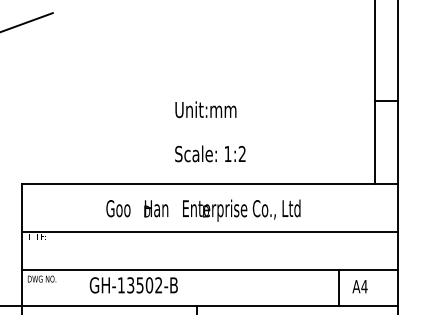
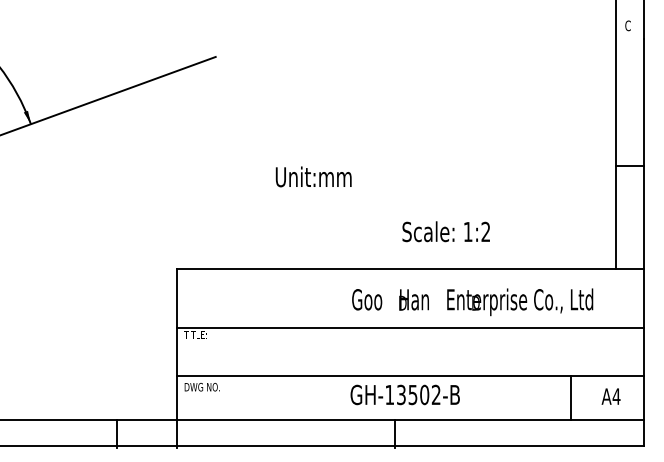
text: (205, 109) -> (313, 176), moved
text: (209, 153) -> (445, 231), moved
text: (203, 210) -> (472, 302), moved
text: (133, 284) -> (404, 394), moved
text: (359, 286) -> (610, 396), moved

